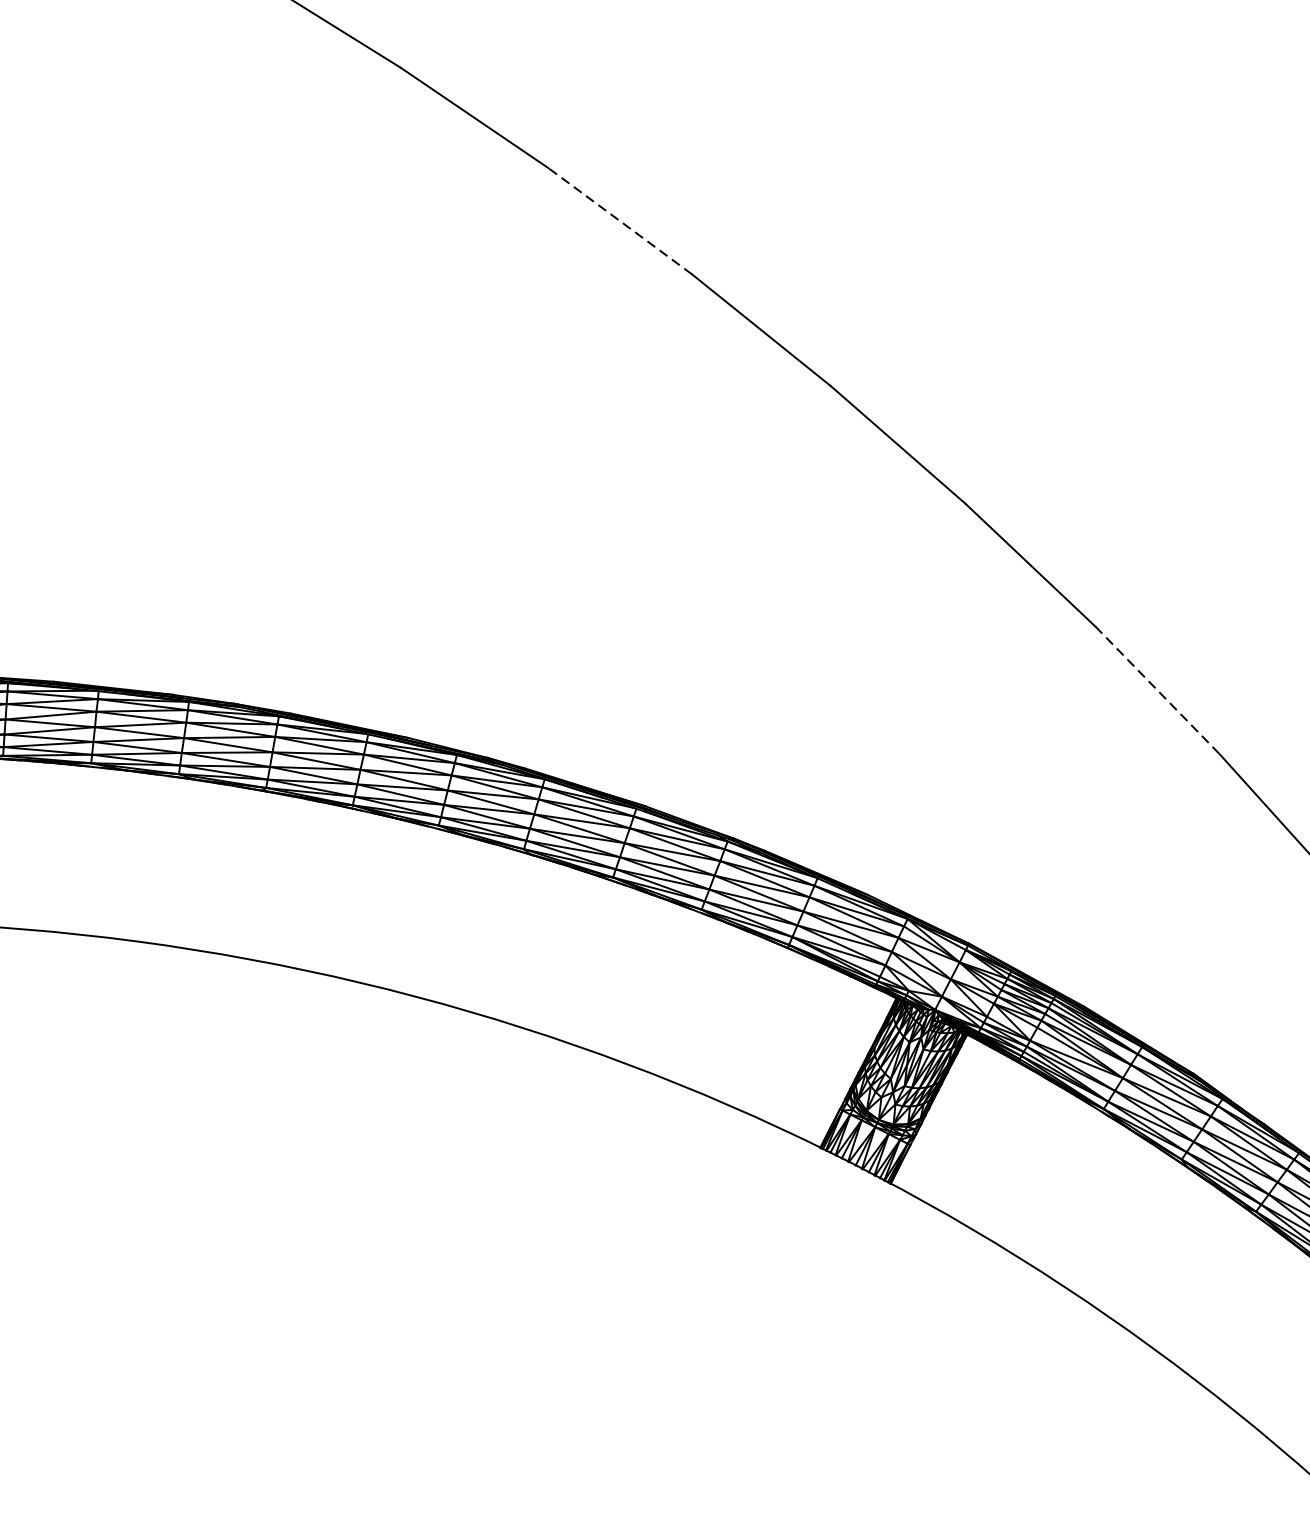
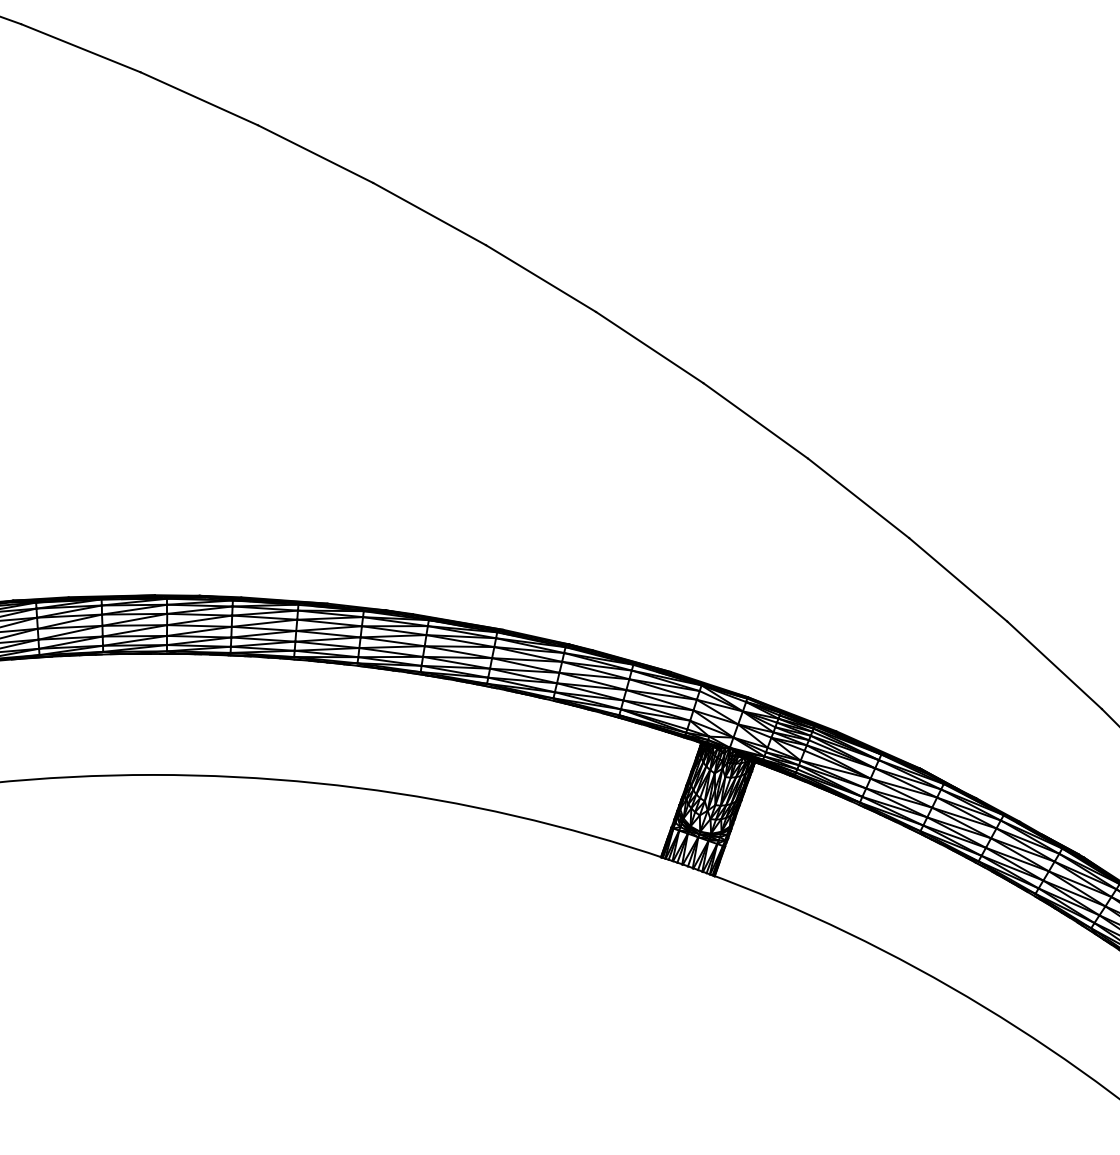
line: (620, 220) -> (429, 213), dashed -> solid
line: (1157, 690) -> (858, 498), dashed -> solid

